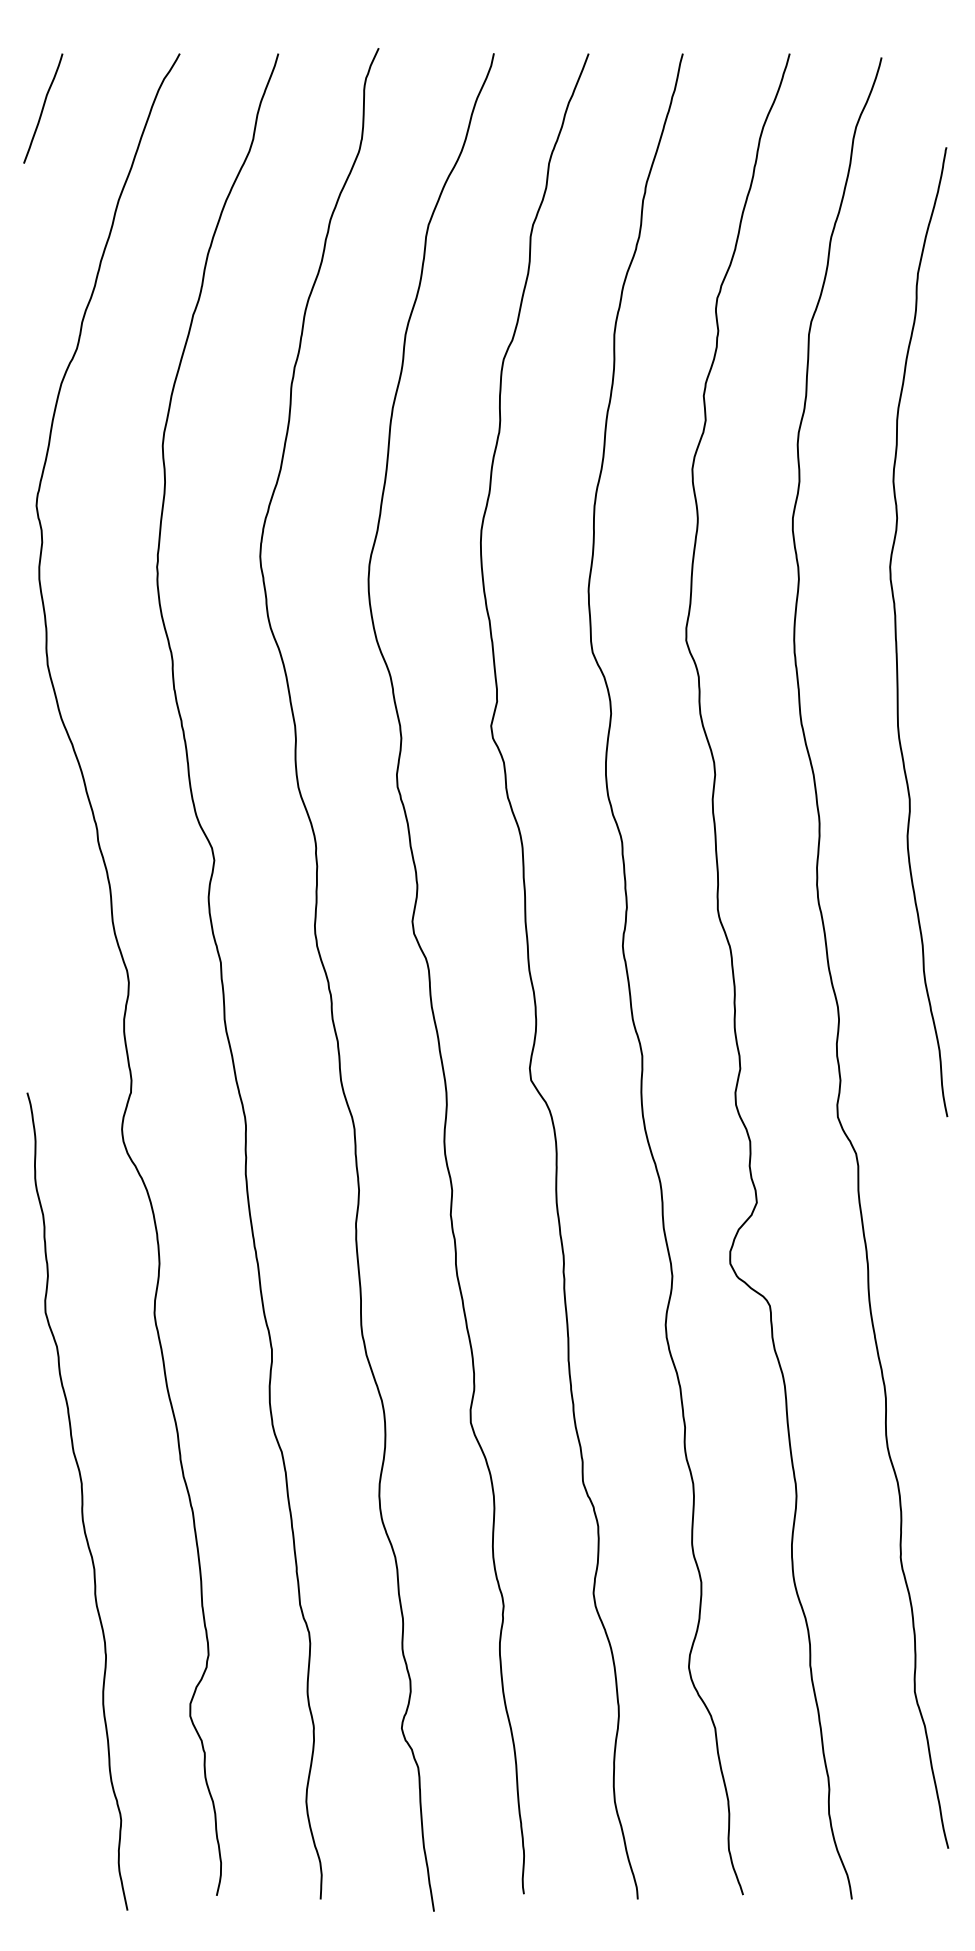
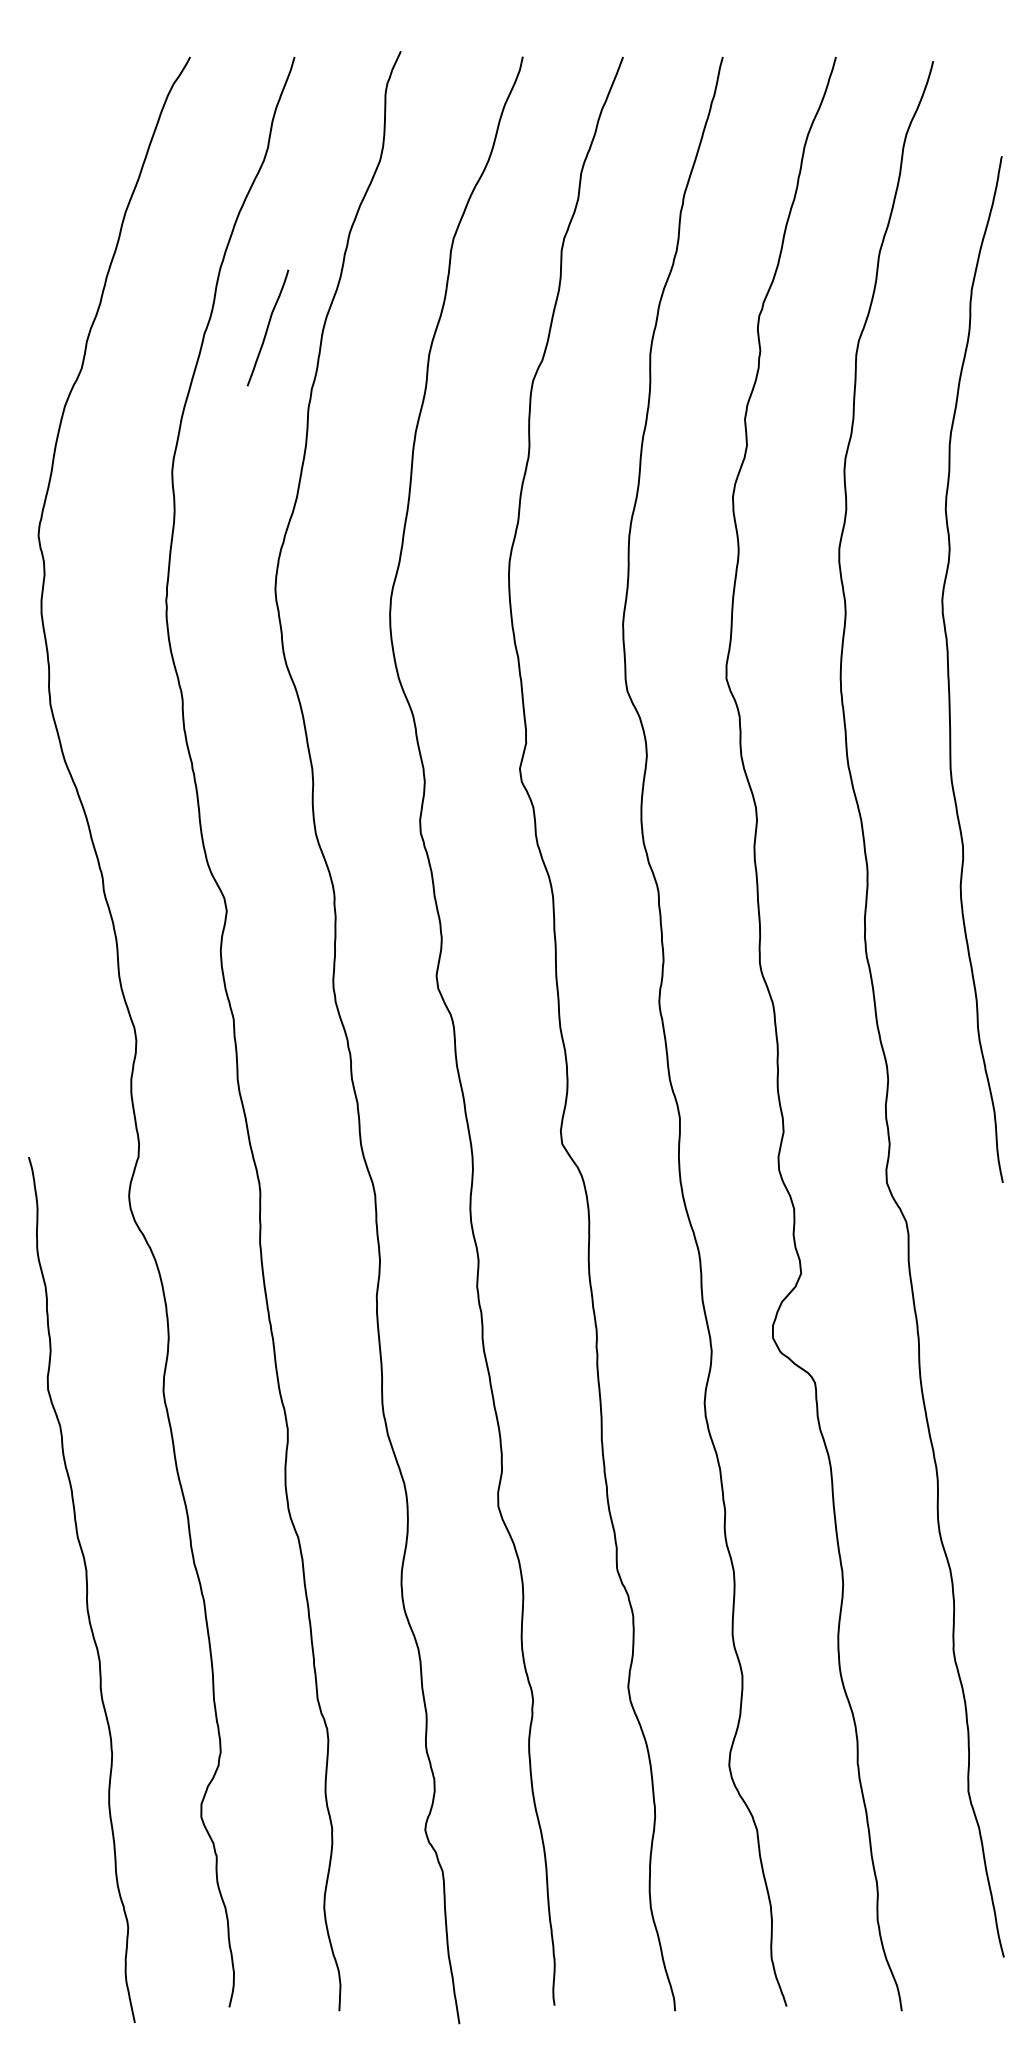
curve: (43, 108) -> (268, 327), moved

